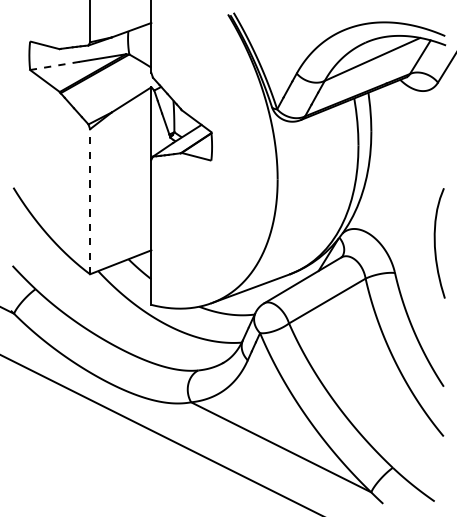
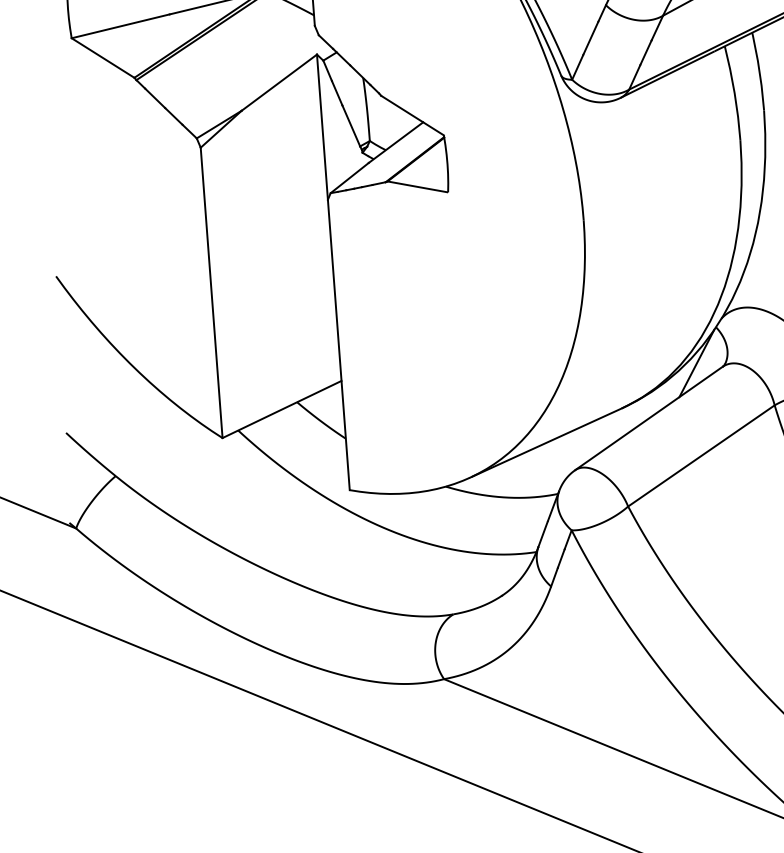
line: (54, 66) -> (119, 27), dashed -> solid
line: (90, 201) -> (212, 292), dashed -> solid

